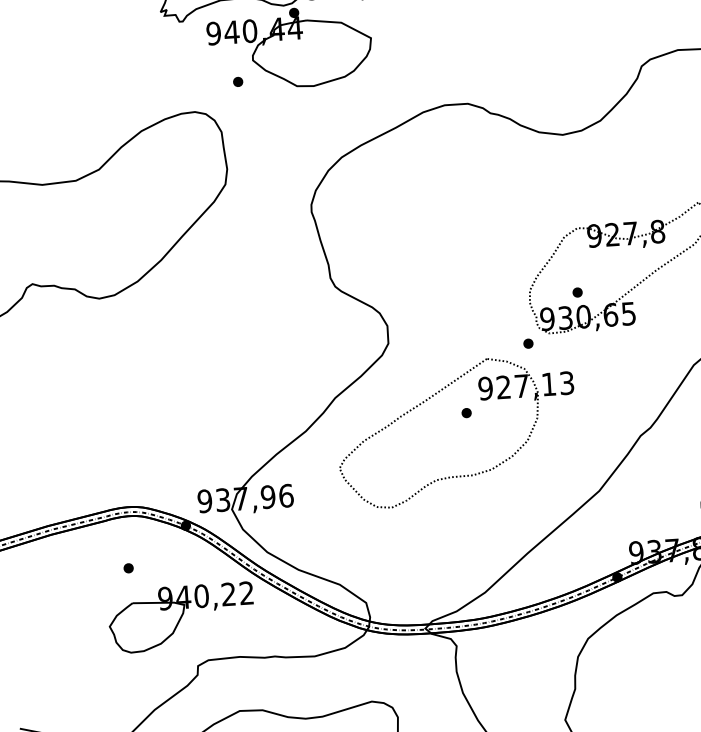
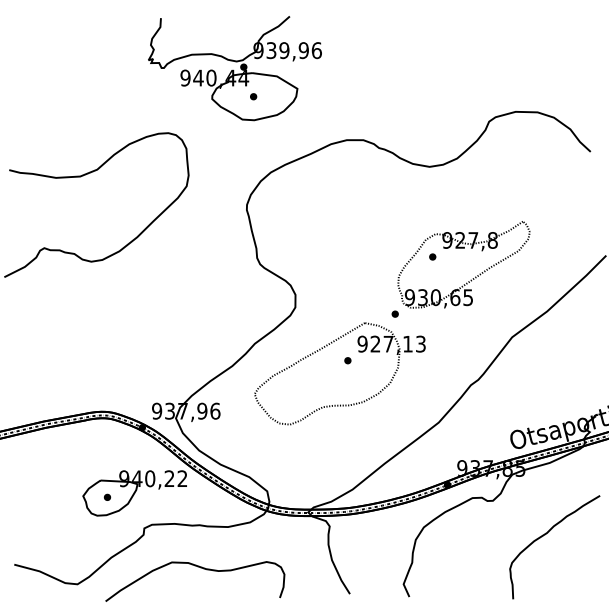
part: (237, 81) -> (253, 96), moved
part: (577, 291) -> (432, 256), moved
part: (128, 567) -> (107, 496), moved

